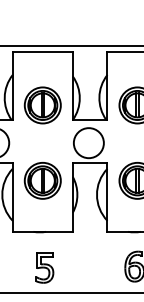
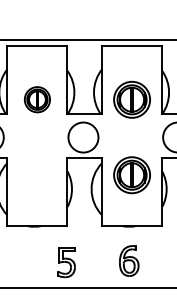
part: (42, 105) -> (37, 99), size x0.7
part: (42, 181) -> (37, 175), removed
part: (44, 268) -> (66, 262), moved

